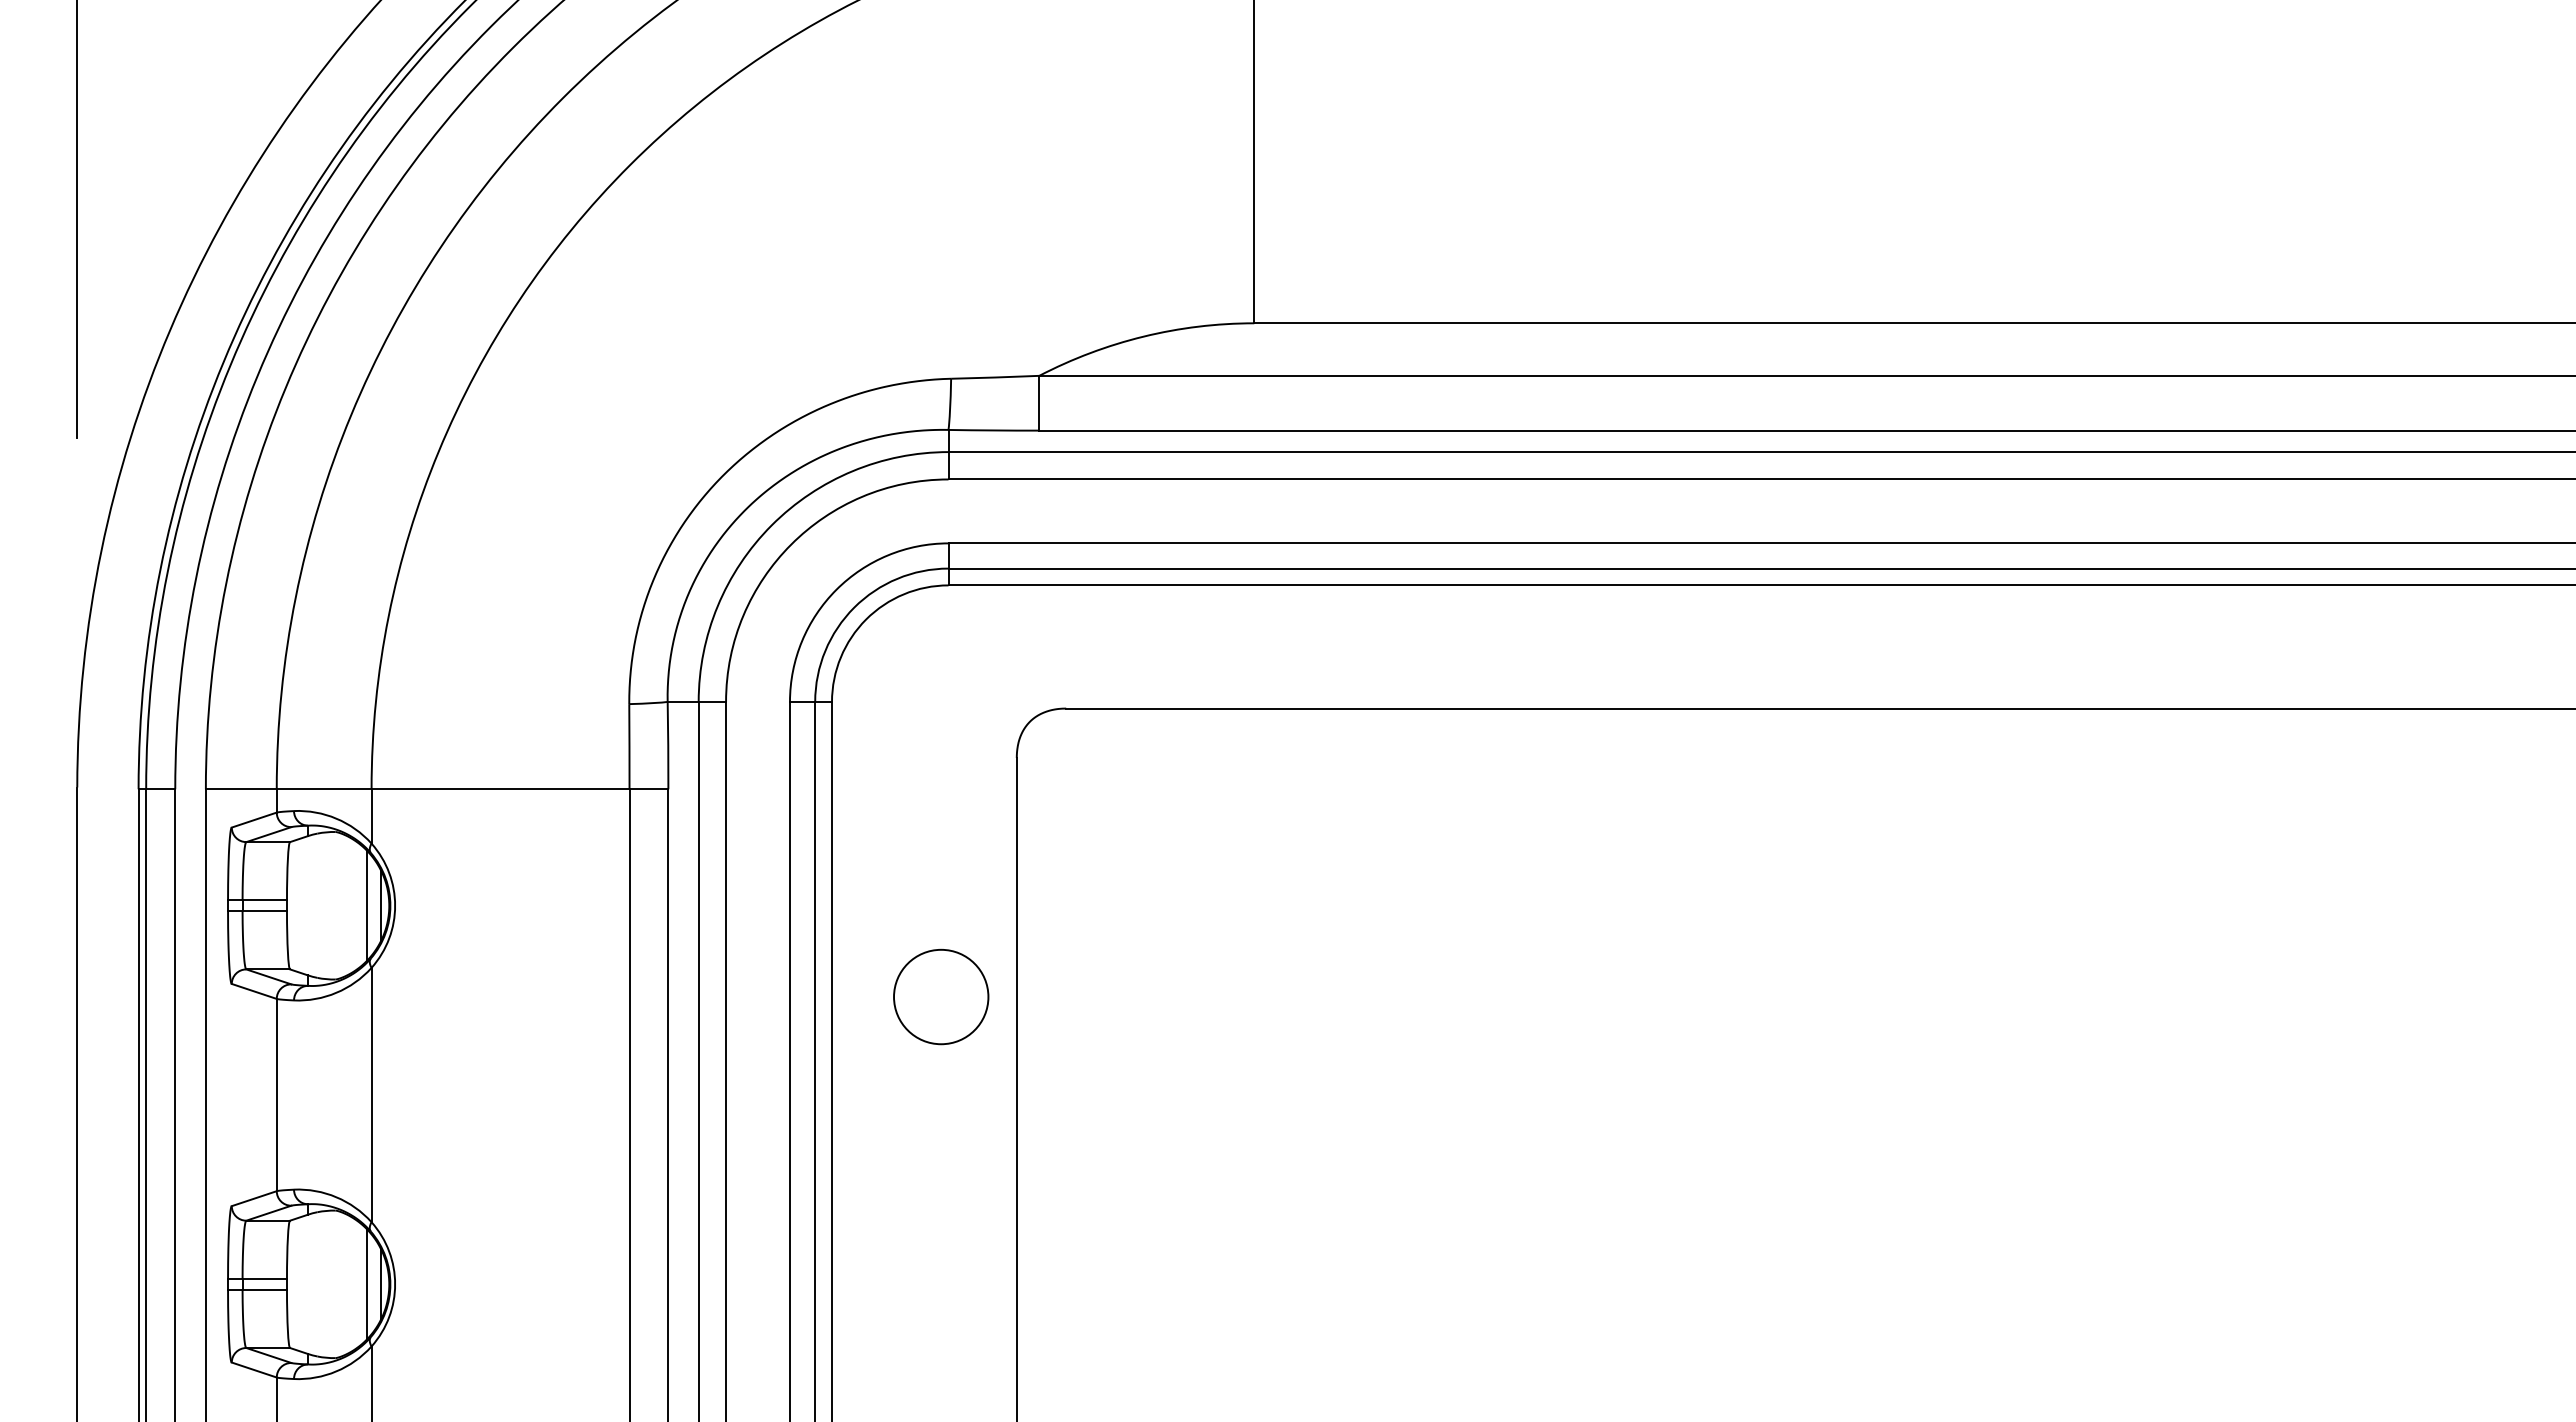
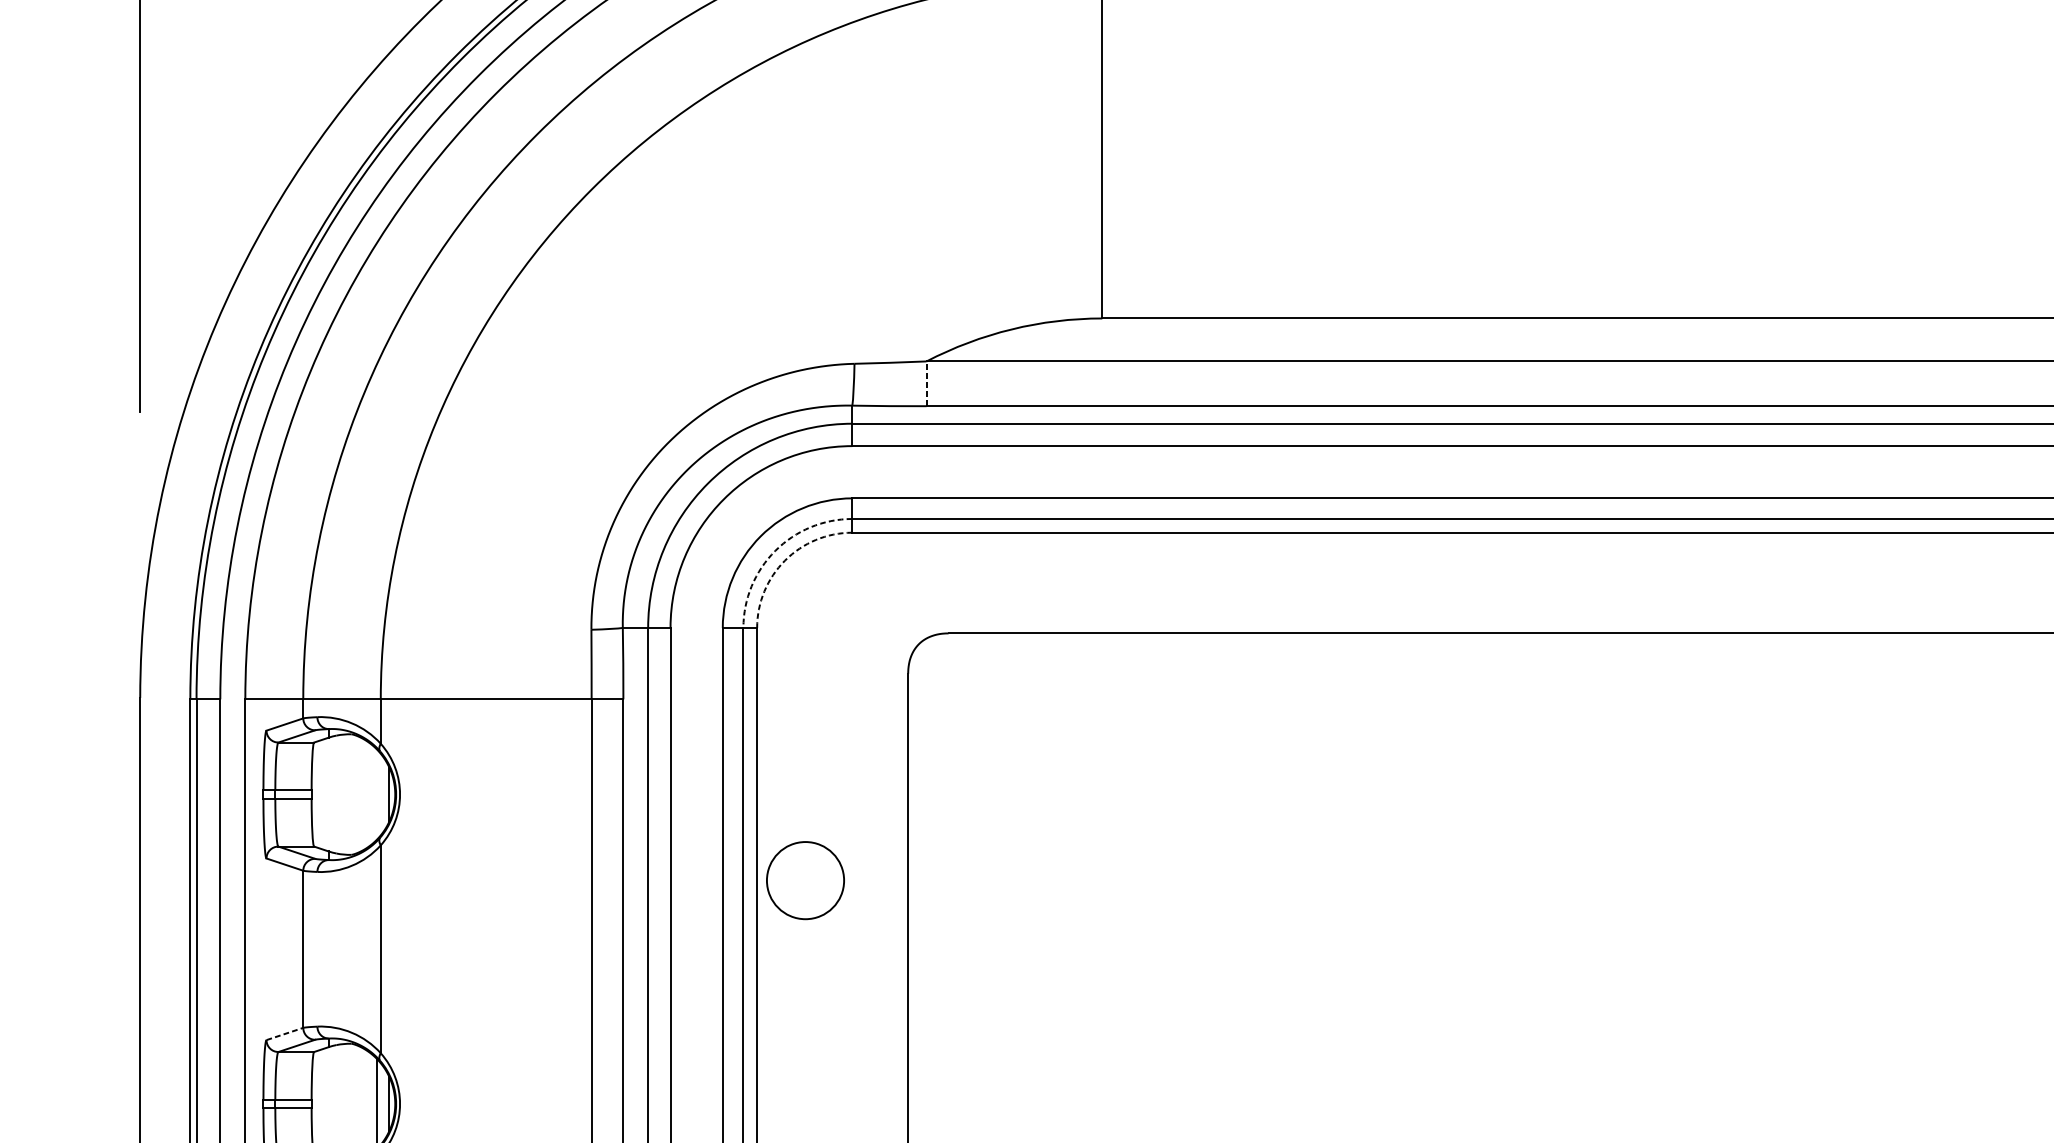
line: (1039, 402) -> (926, 383), solid -> dashed
arc: (854, 607) -> (775, 550), solid -> dashed
arc: (866, 619) -> (785, 560), solid -> dashed
line: (366, 905) -> (376, 794), removed
circle: (941, 996) -> (805, 880), moved
line: (254, 1198) -> (285, 1033), solid -> dashed

